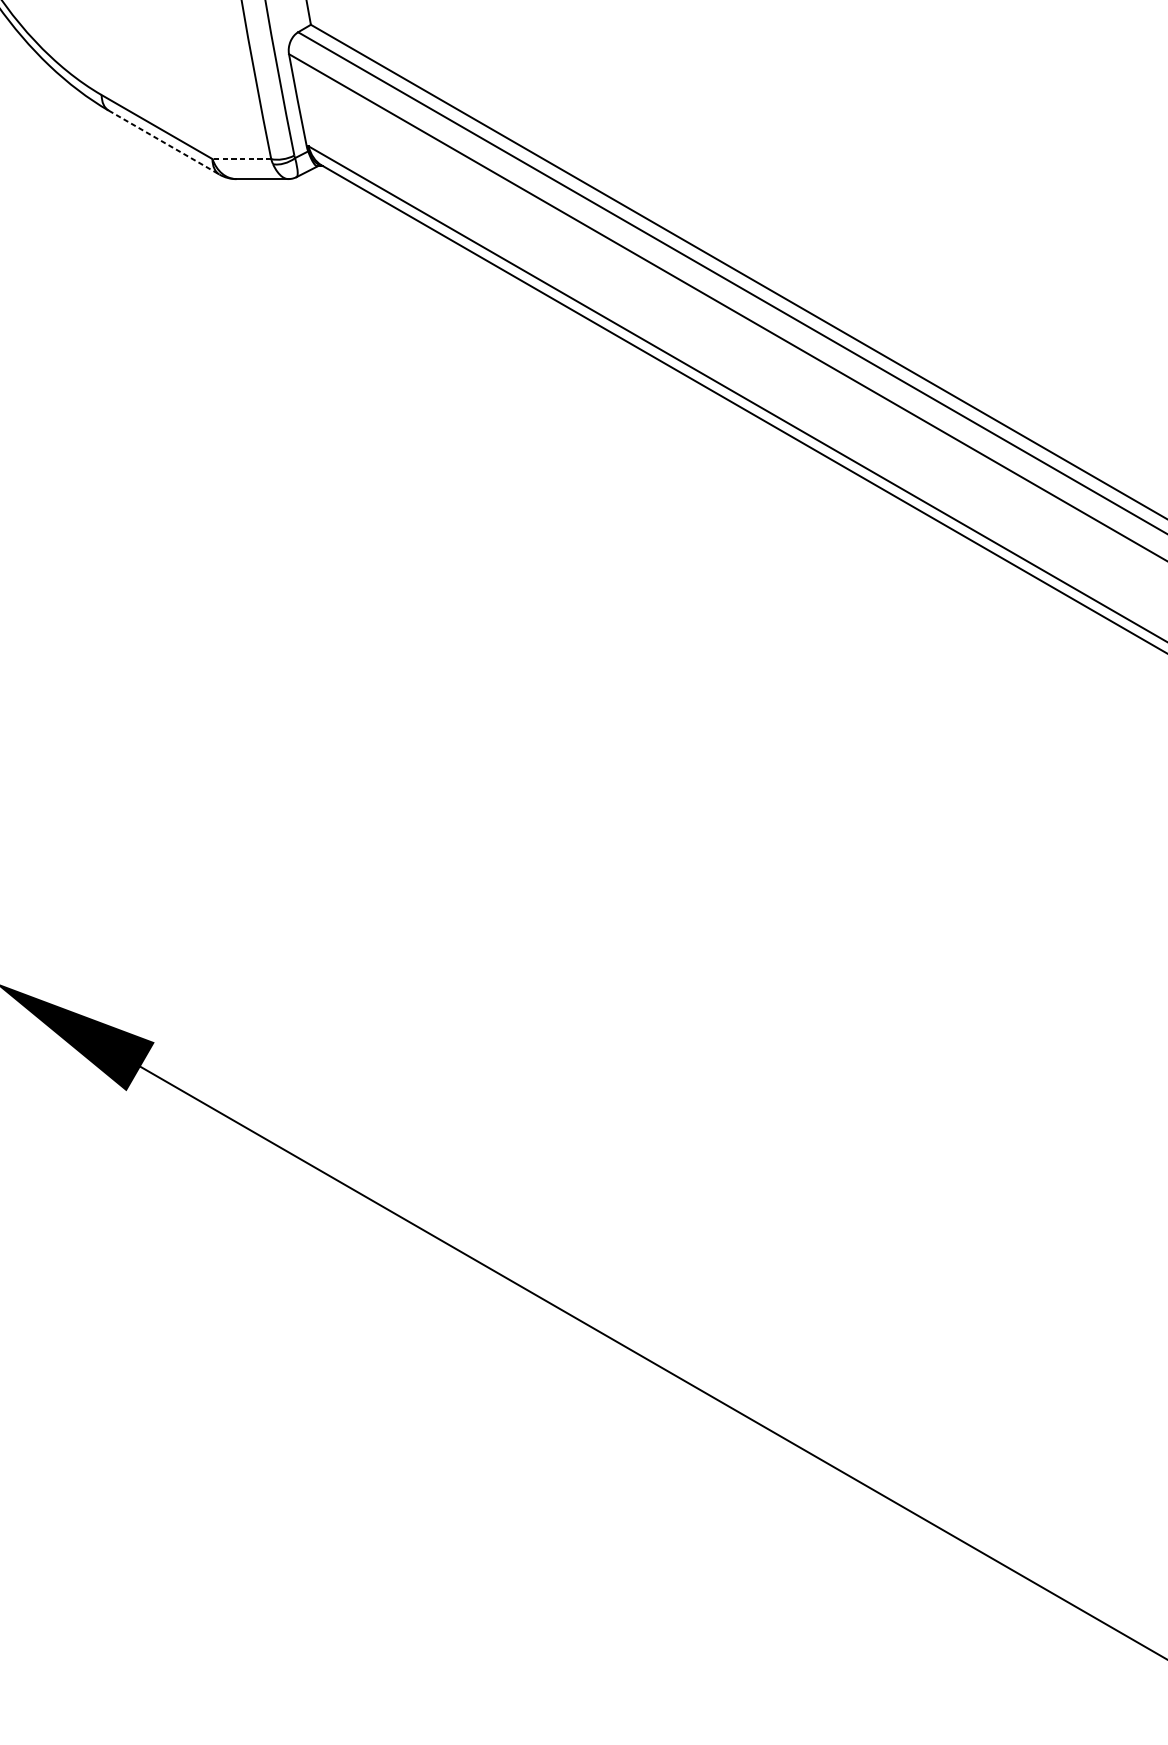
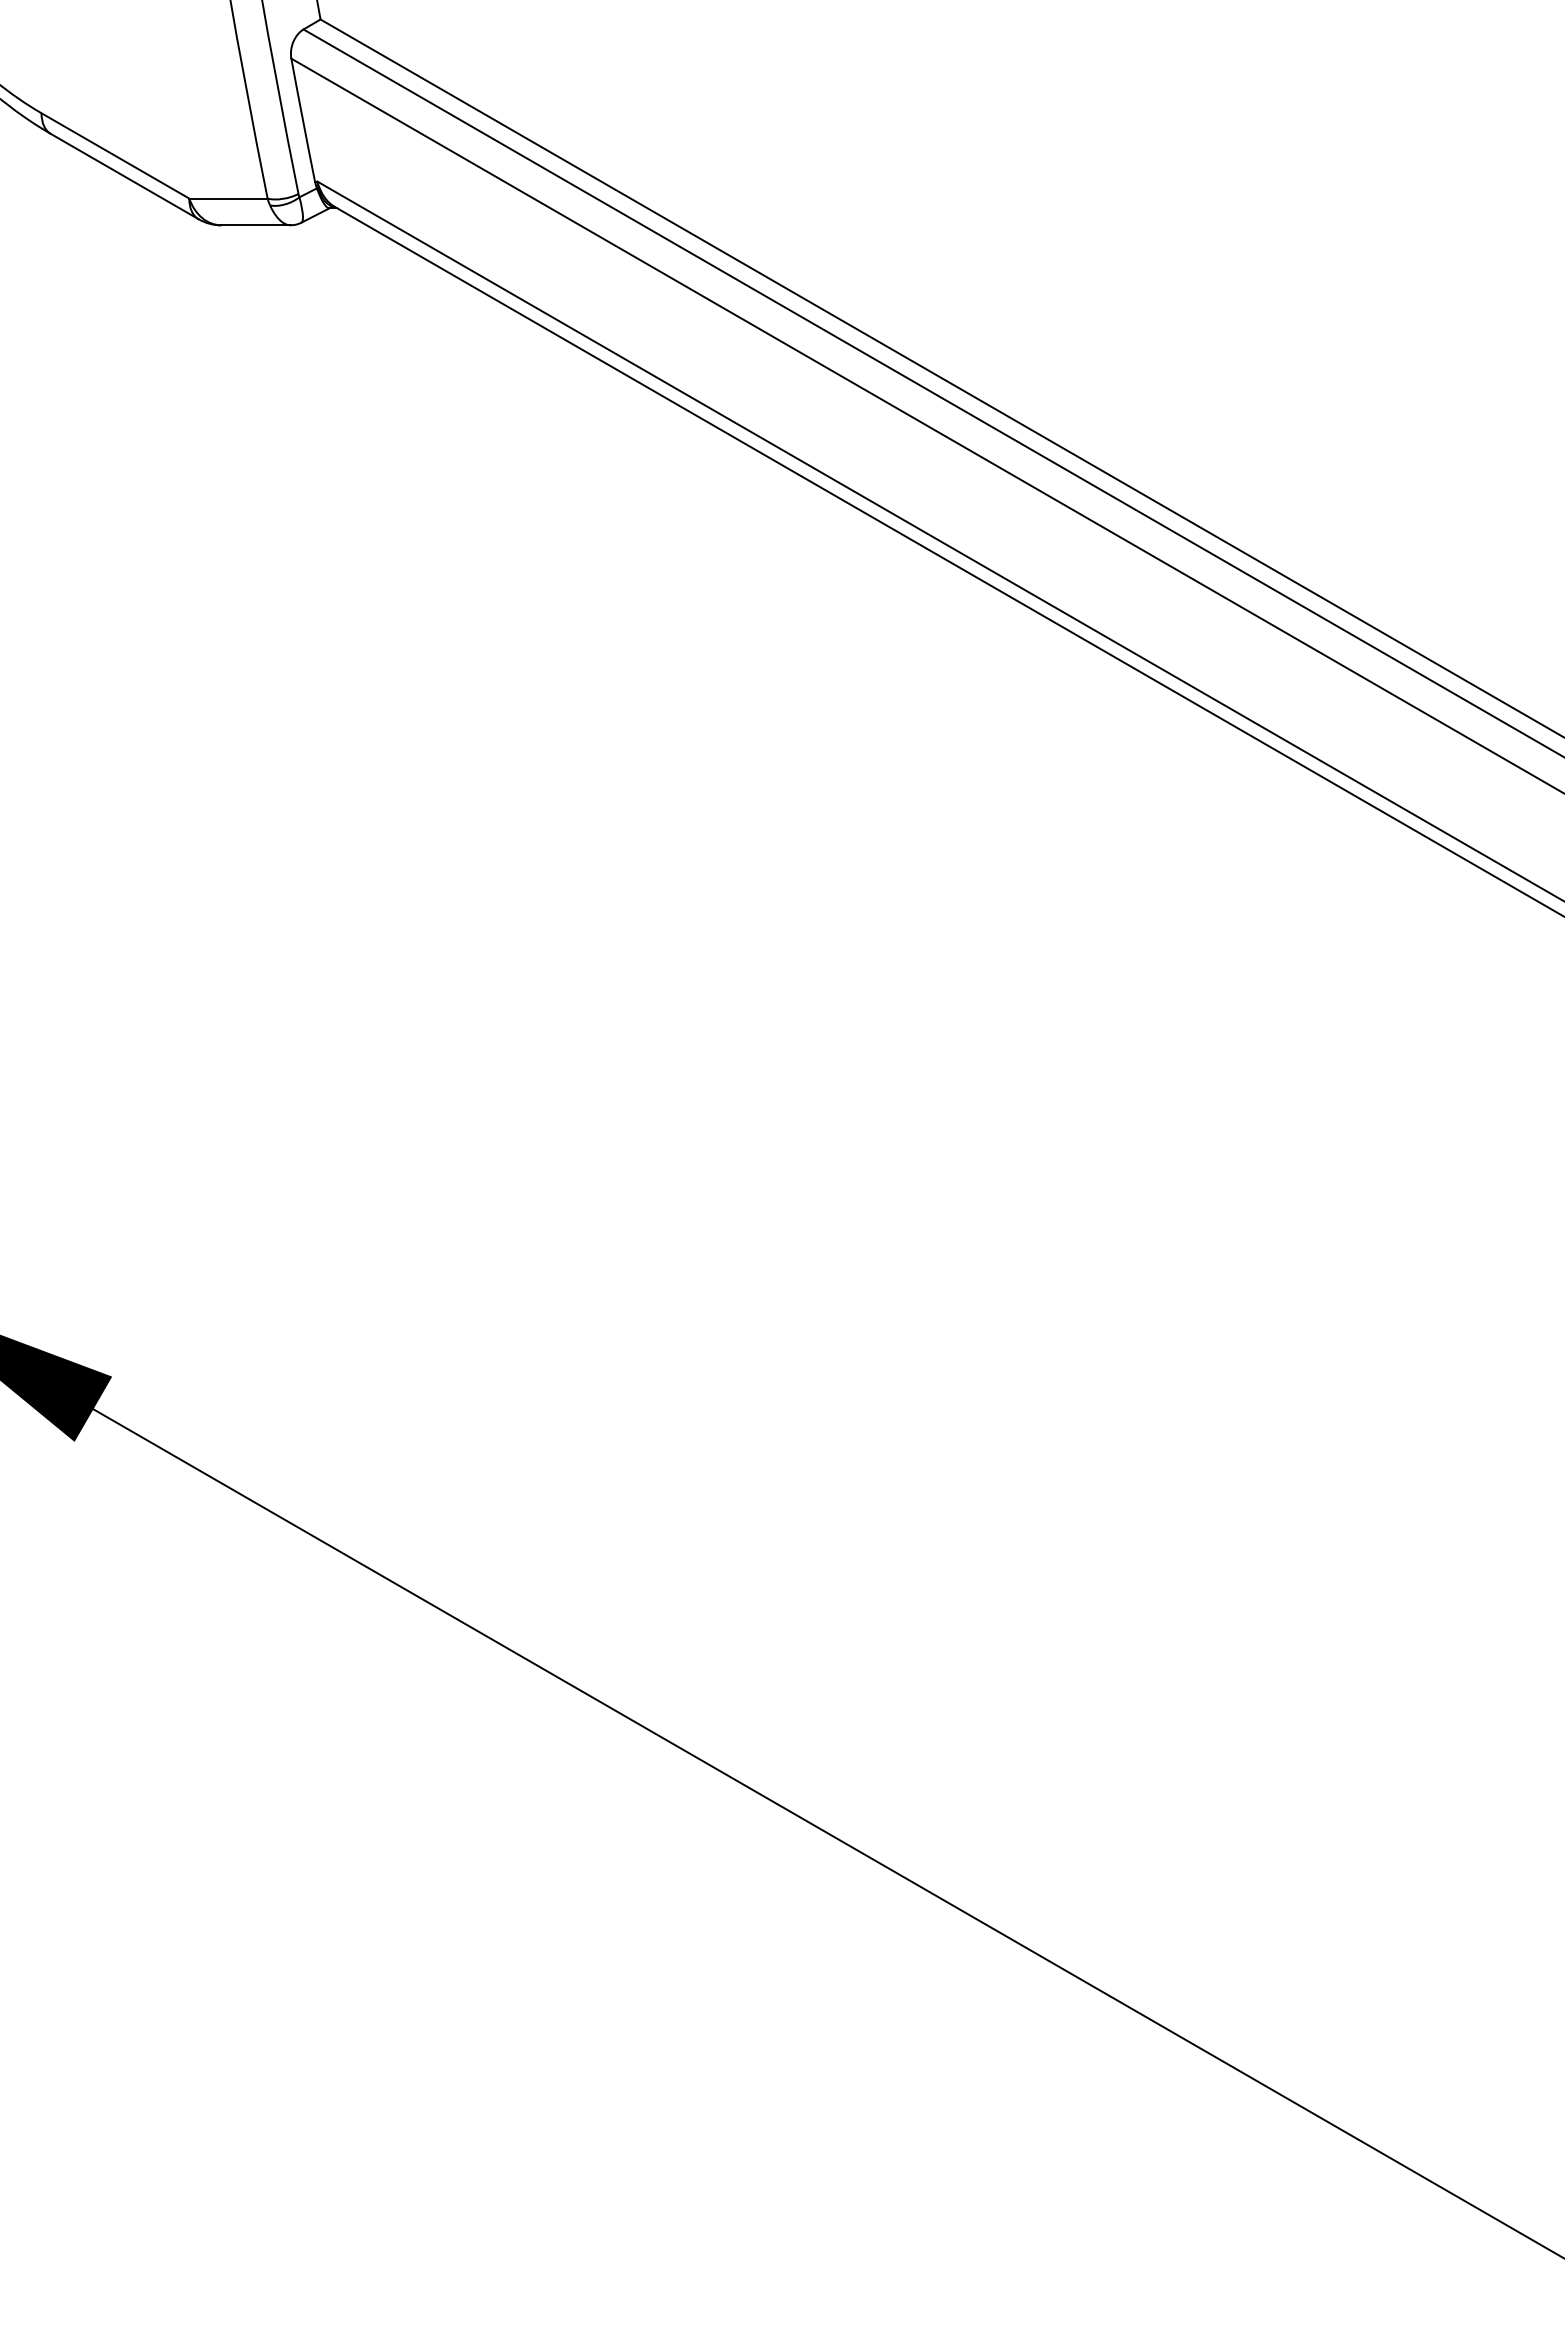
line: (164, 142) -> (125, 176), dashed -> solid
line: (241, 159) -> (227, 198), dashed -> solid

